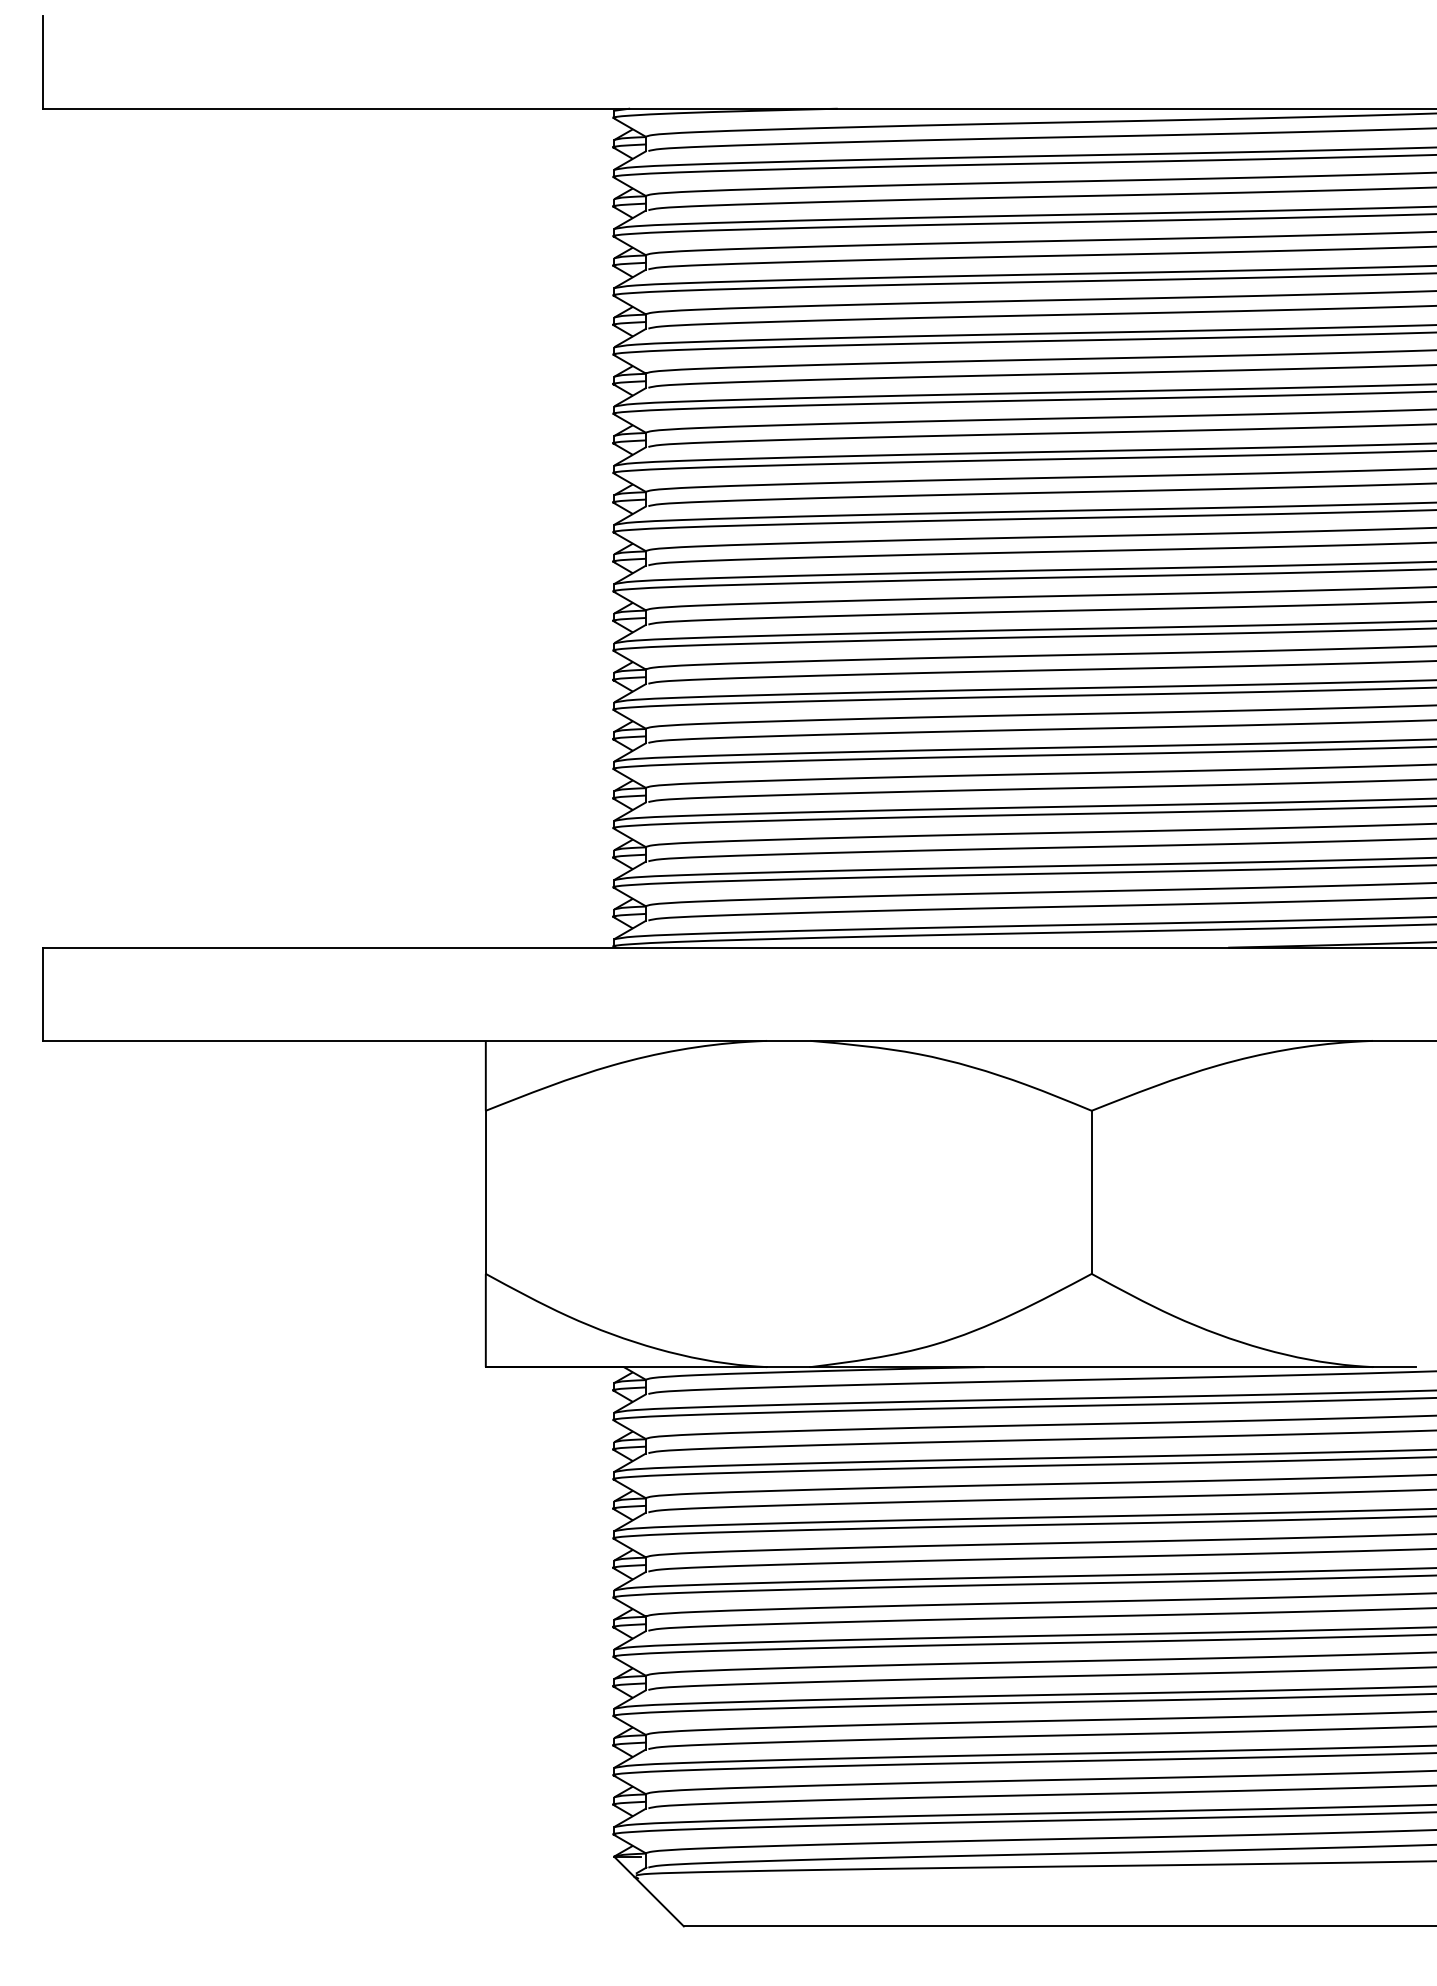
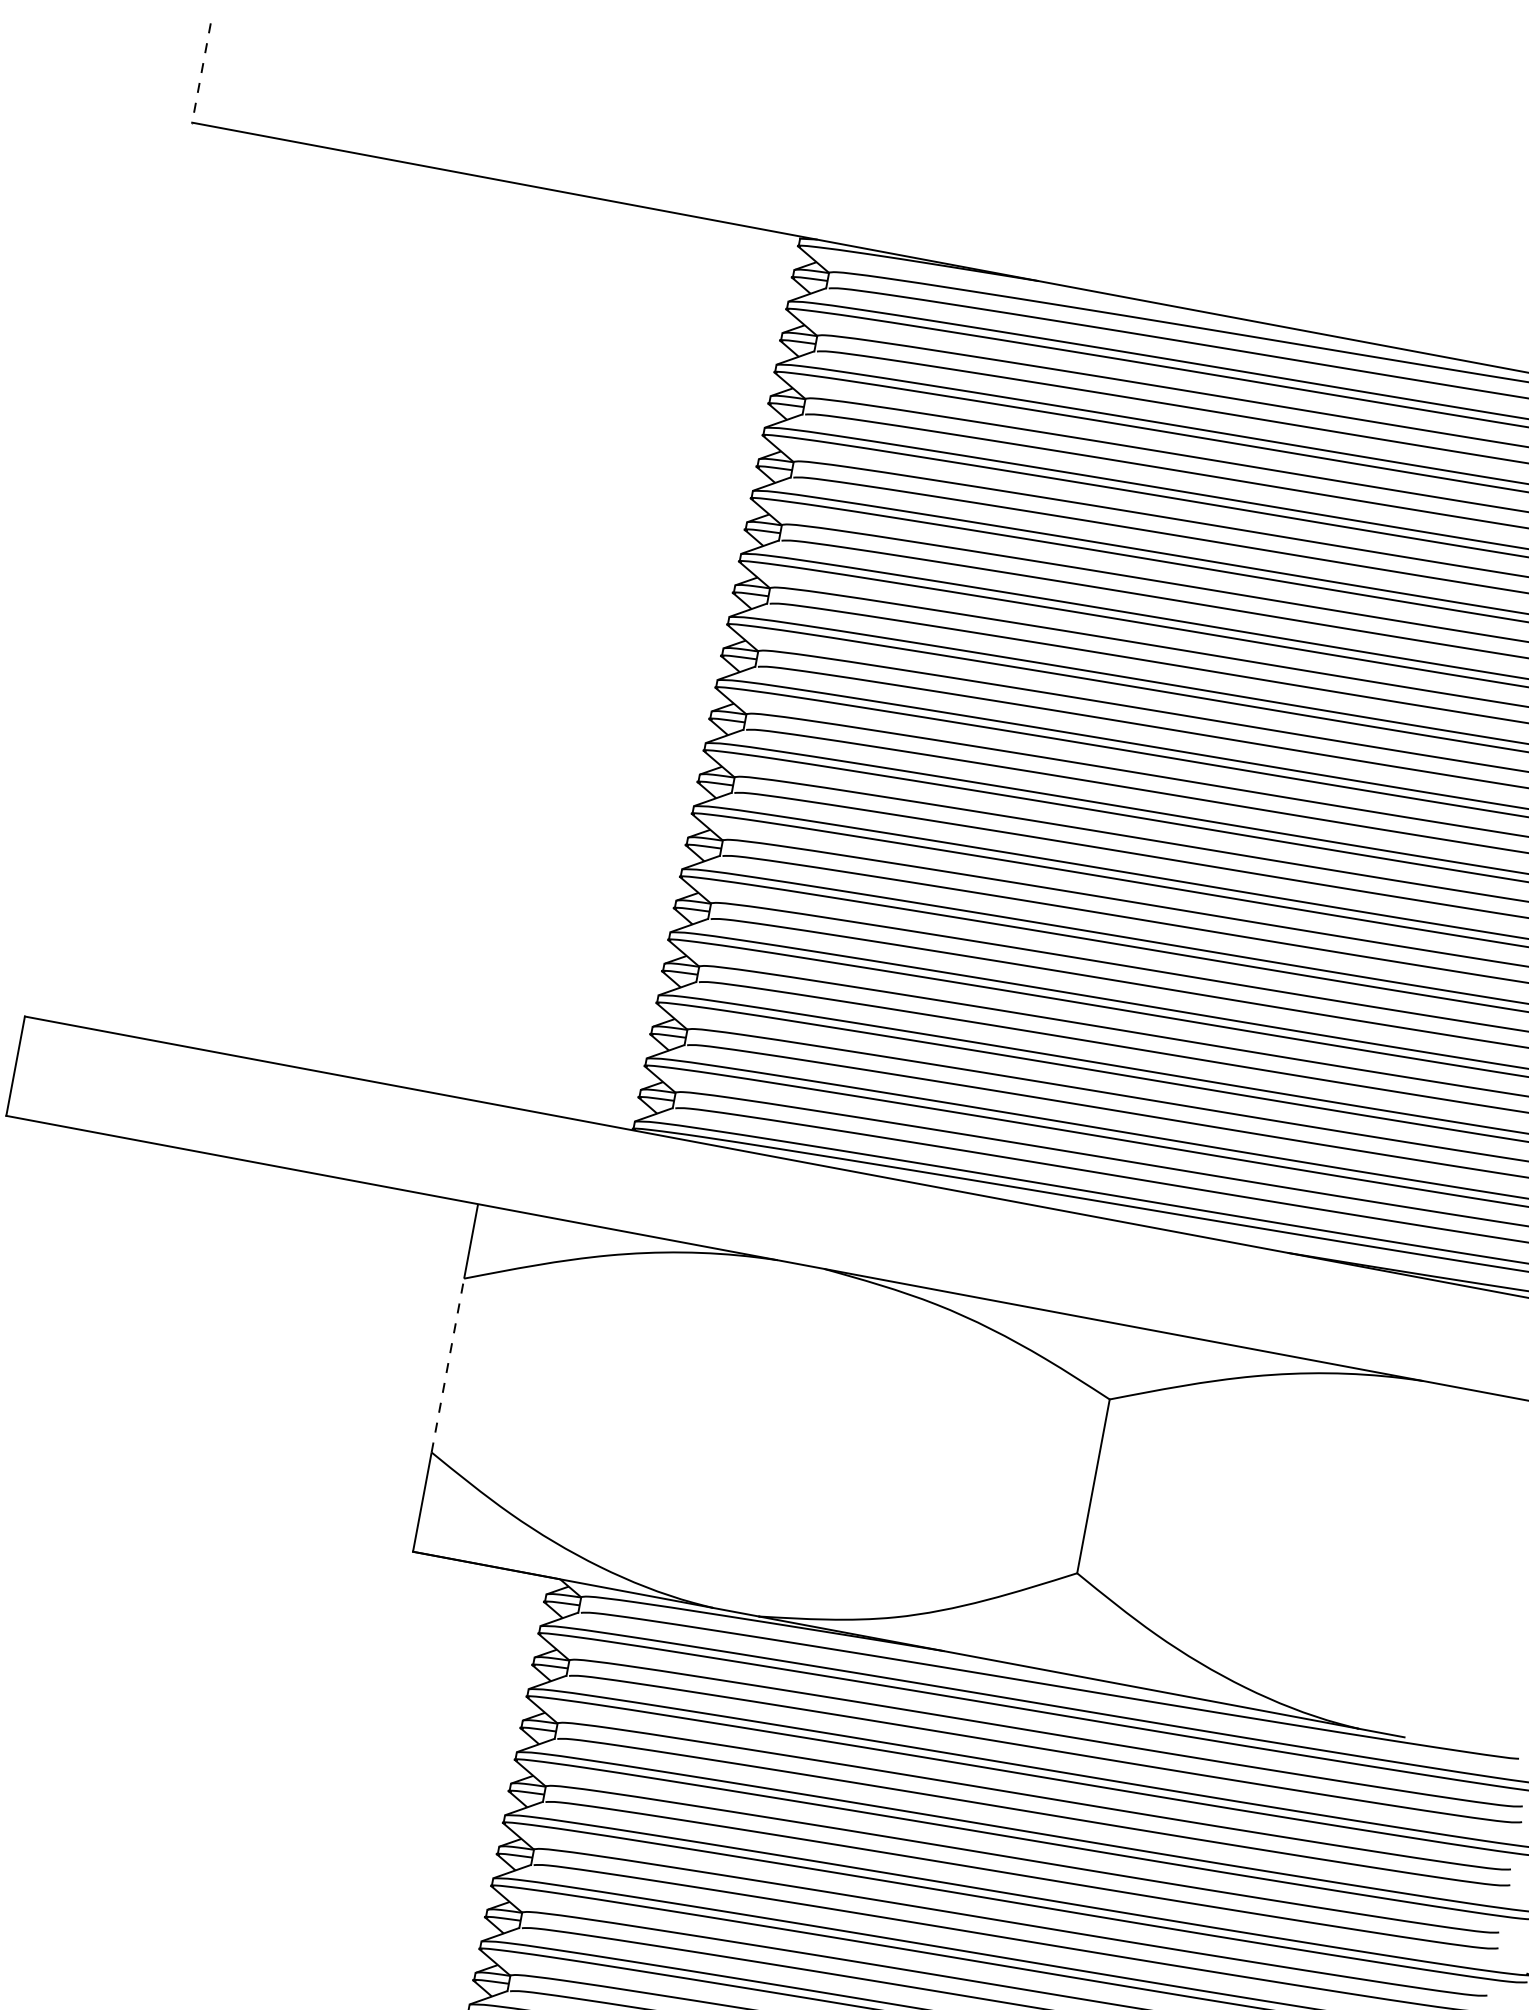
line: (43, 62) -> (201, 73), solid -> dashed
line: (485, 1192) -> (447, 1365), solid -> dashed

